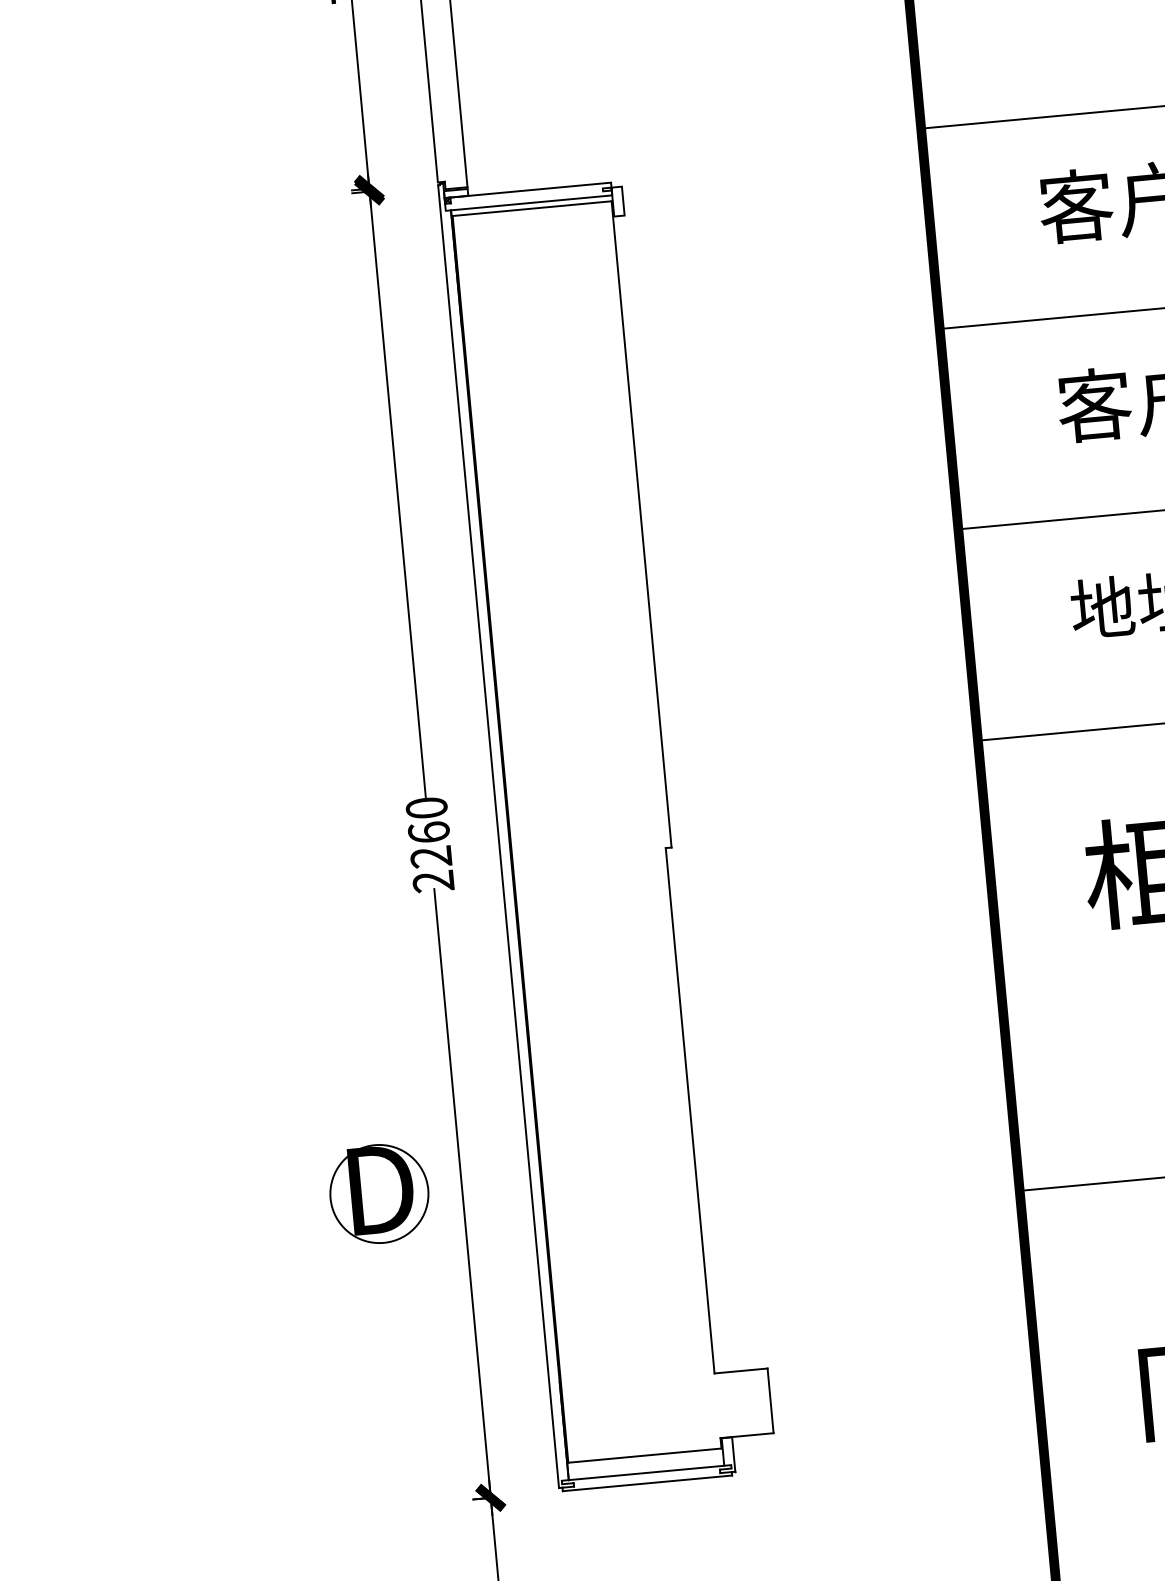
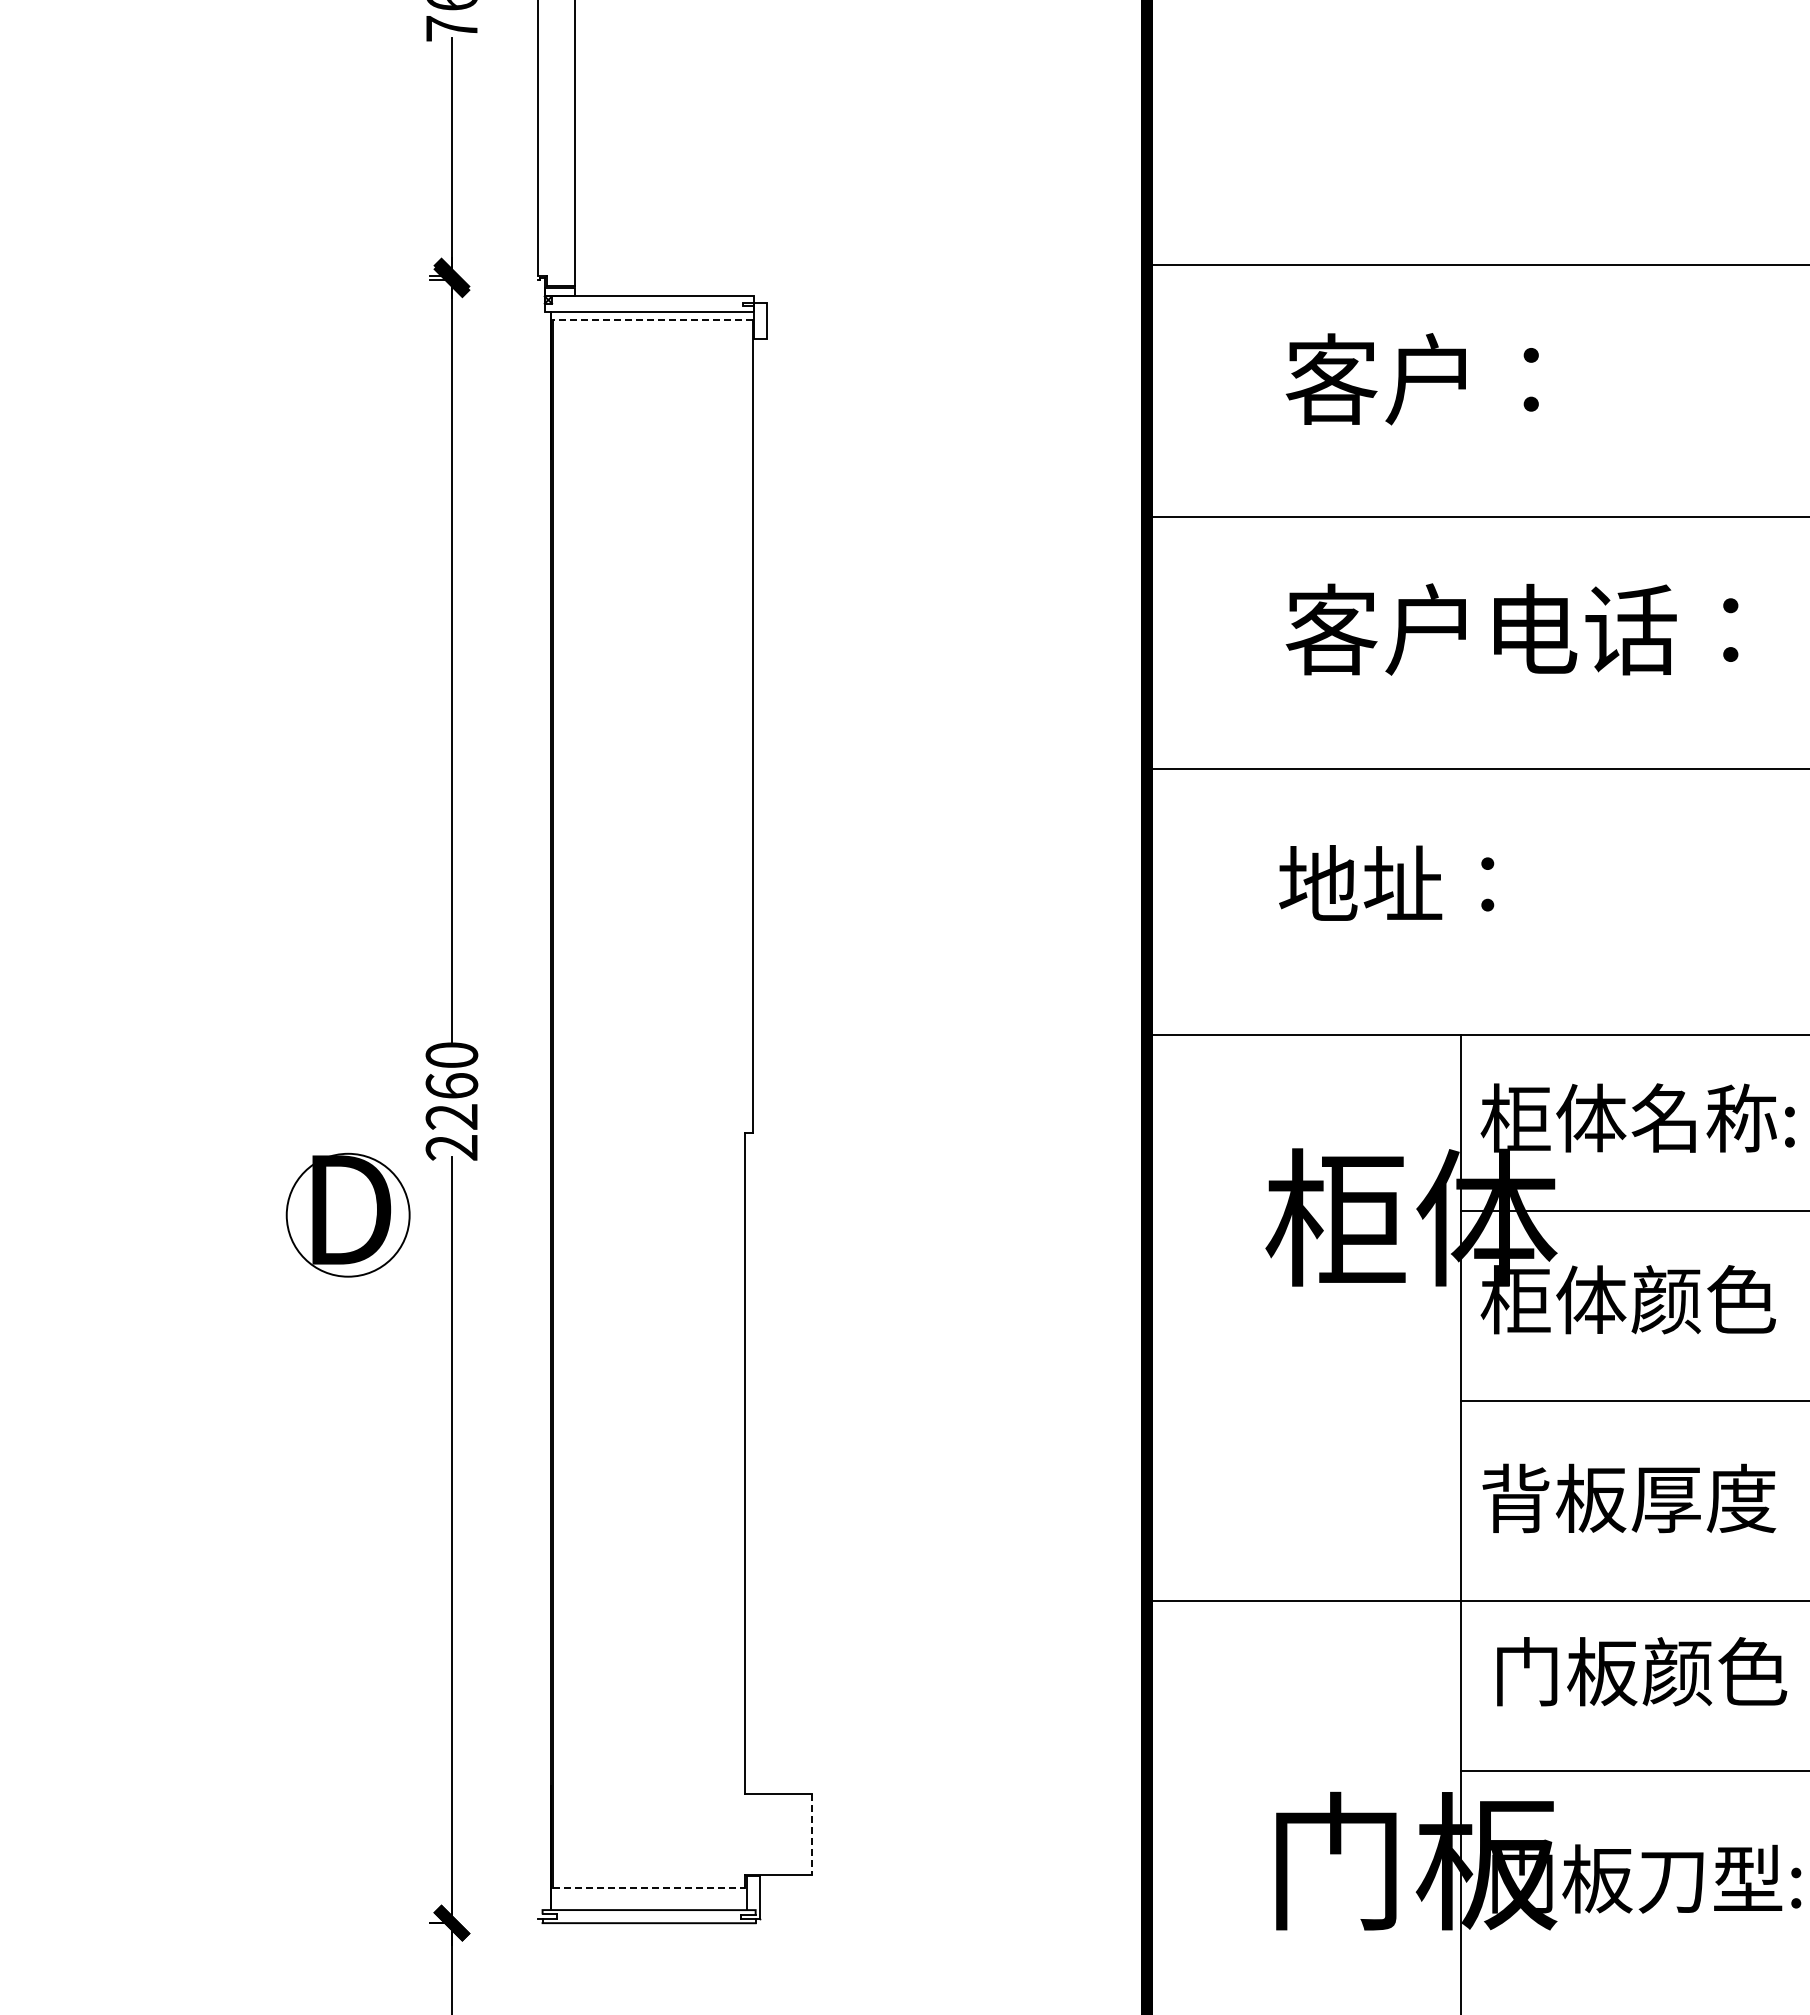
line: (531, 208) -> (652, 319), solid -> dashed
line: (498, 836) -> (538, 1098), removed
part: (378, 1193) -> (347, 1214), moved
line: (770, 1400) -> (812, 1834), solid -> dashed
line: (645, 1455) -> (649, 1888), solid -> dashed

